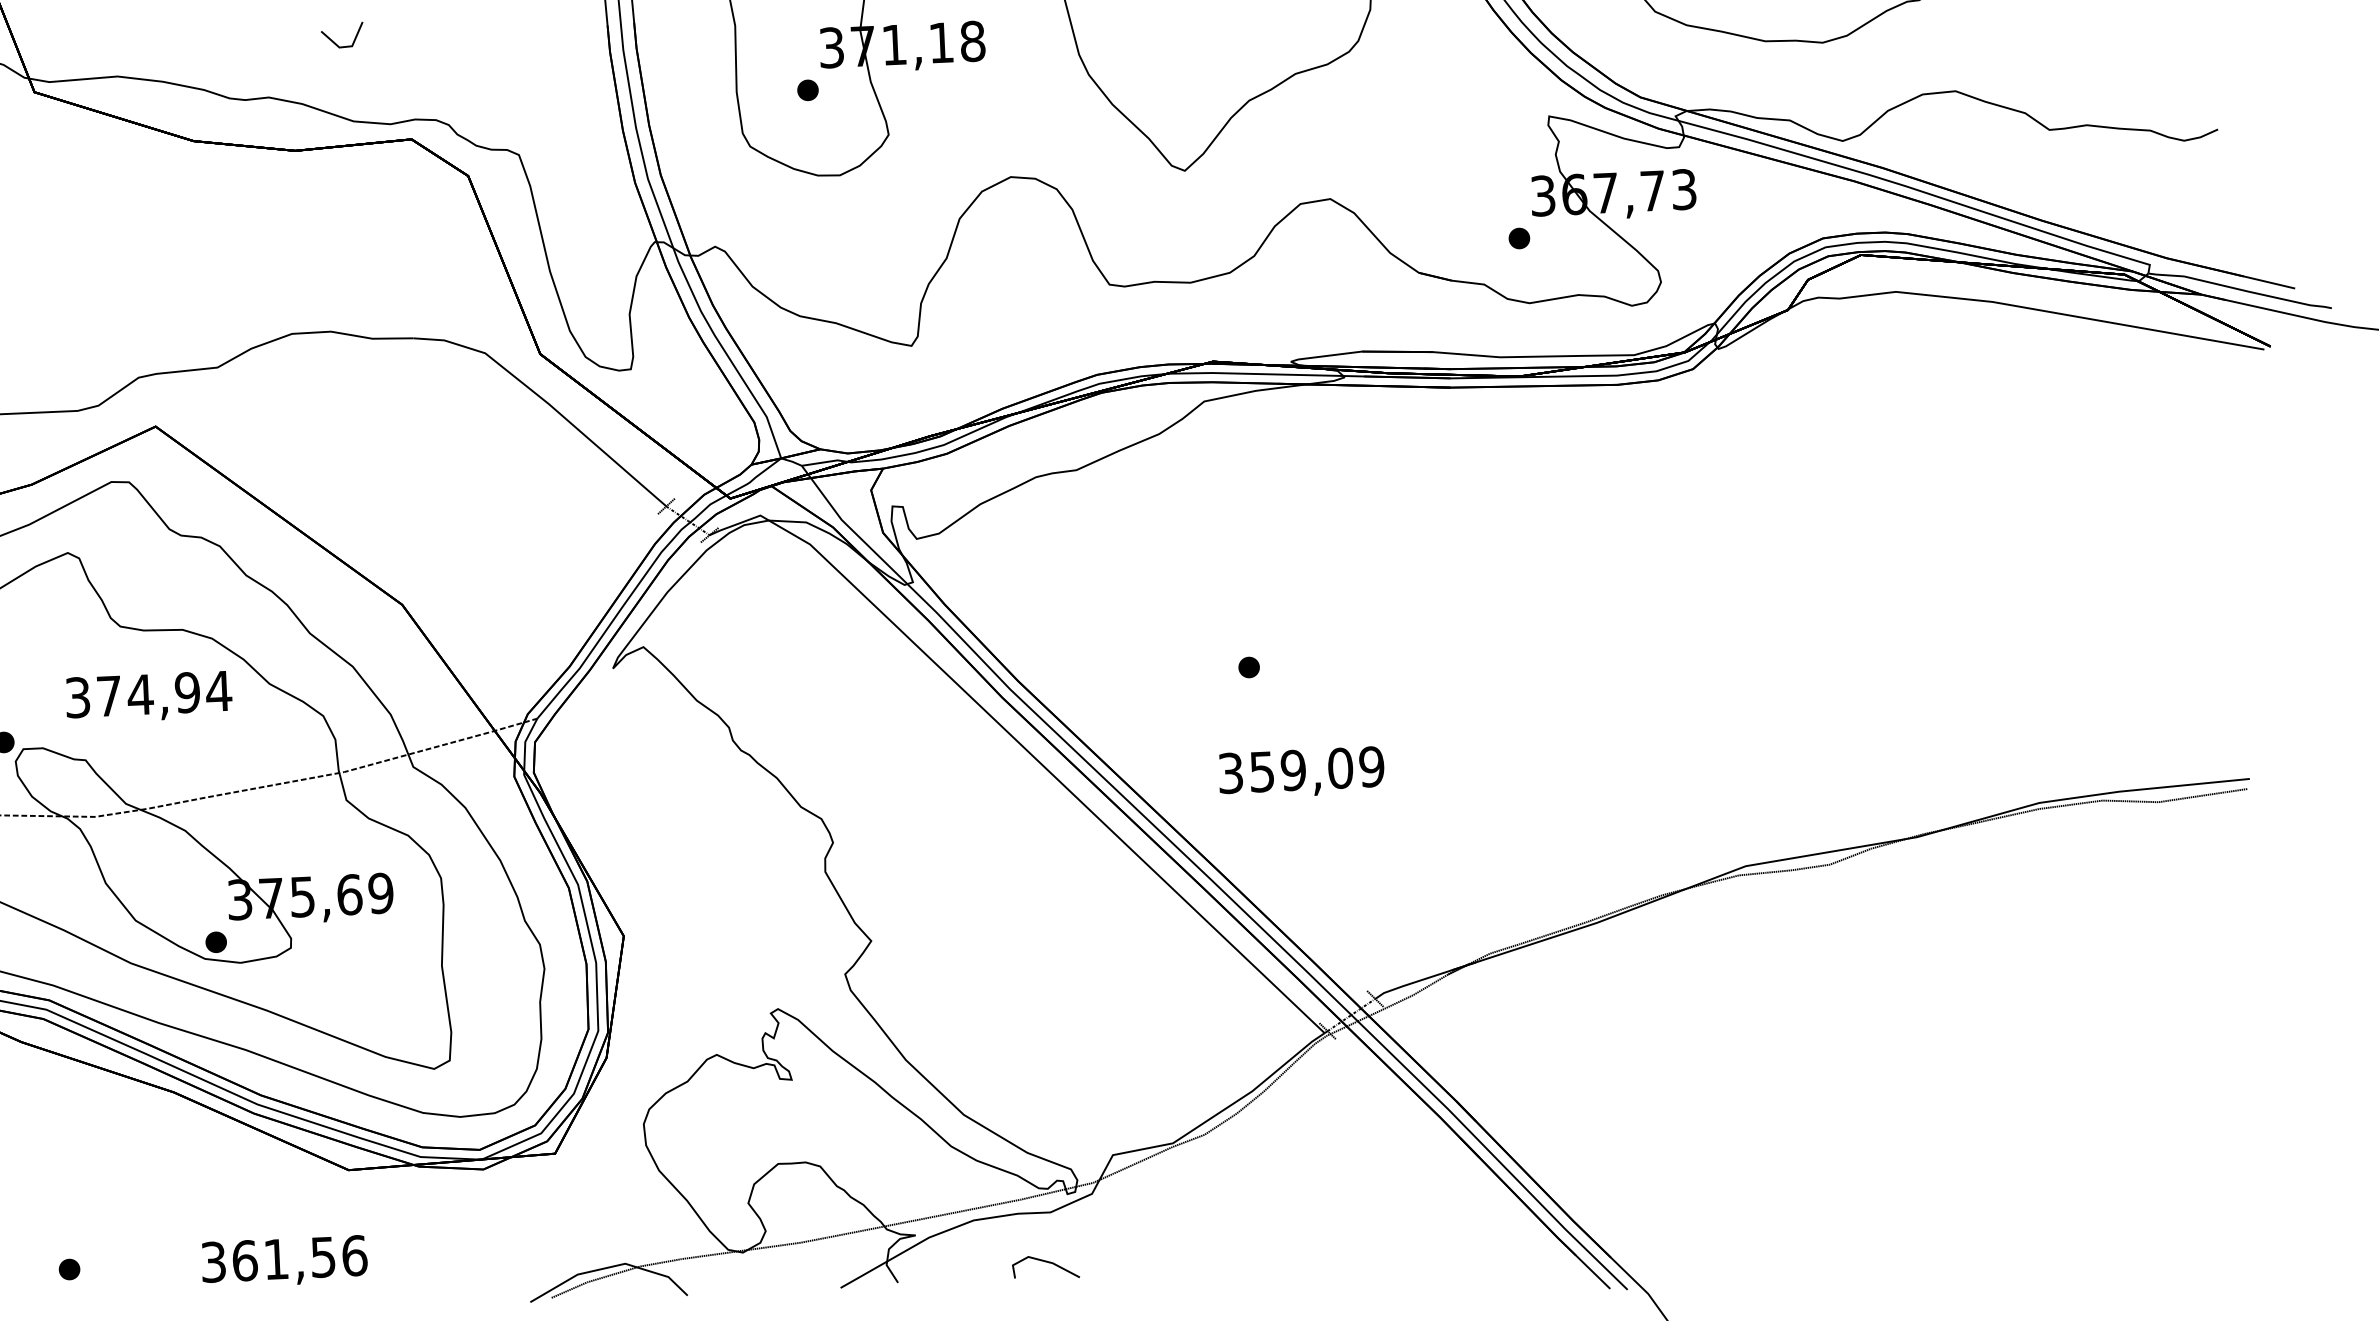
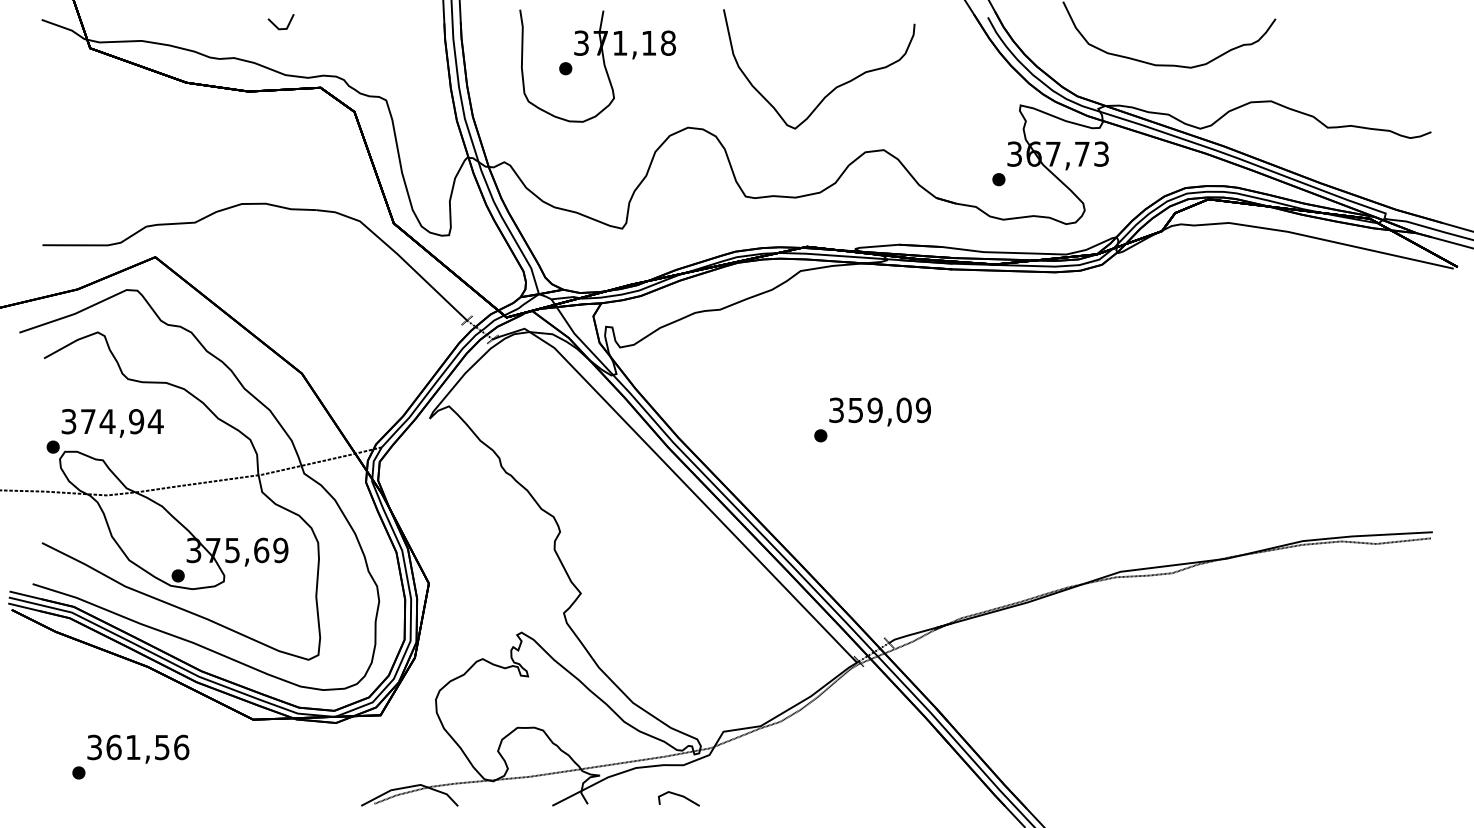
text: (148, 697) -> (112, 423), moved
text: (1300, 772) -> (879, 411), moved
text: (284, 1260) -> (138, 748), moved

